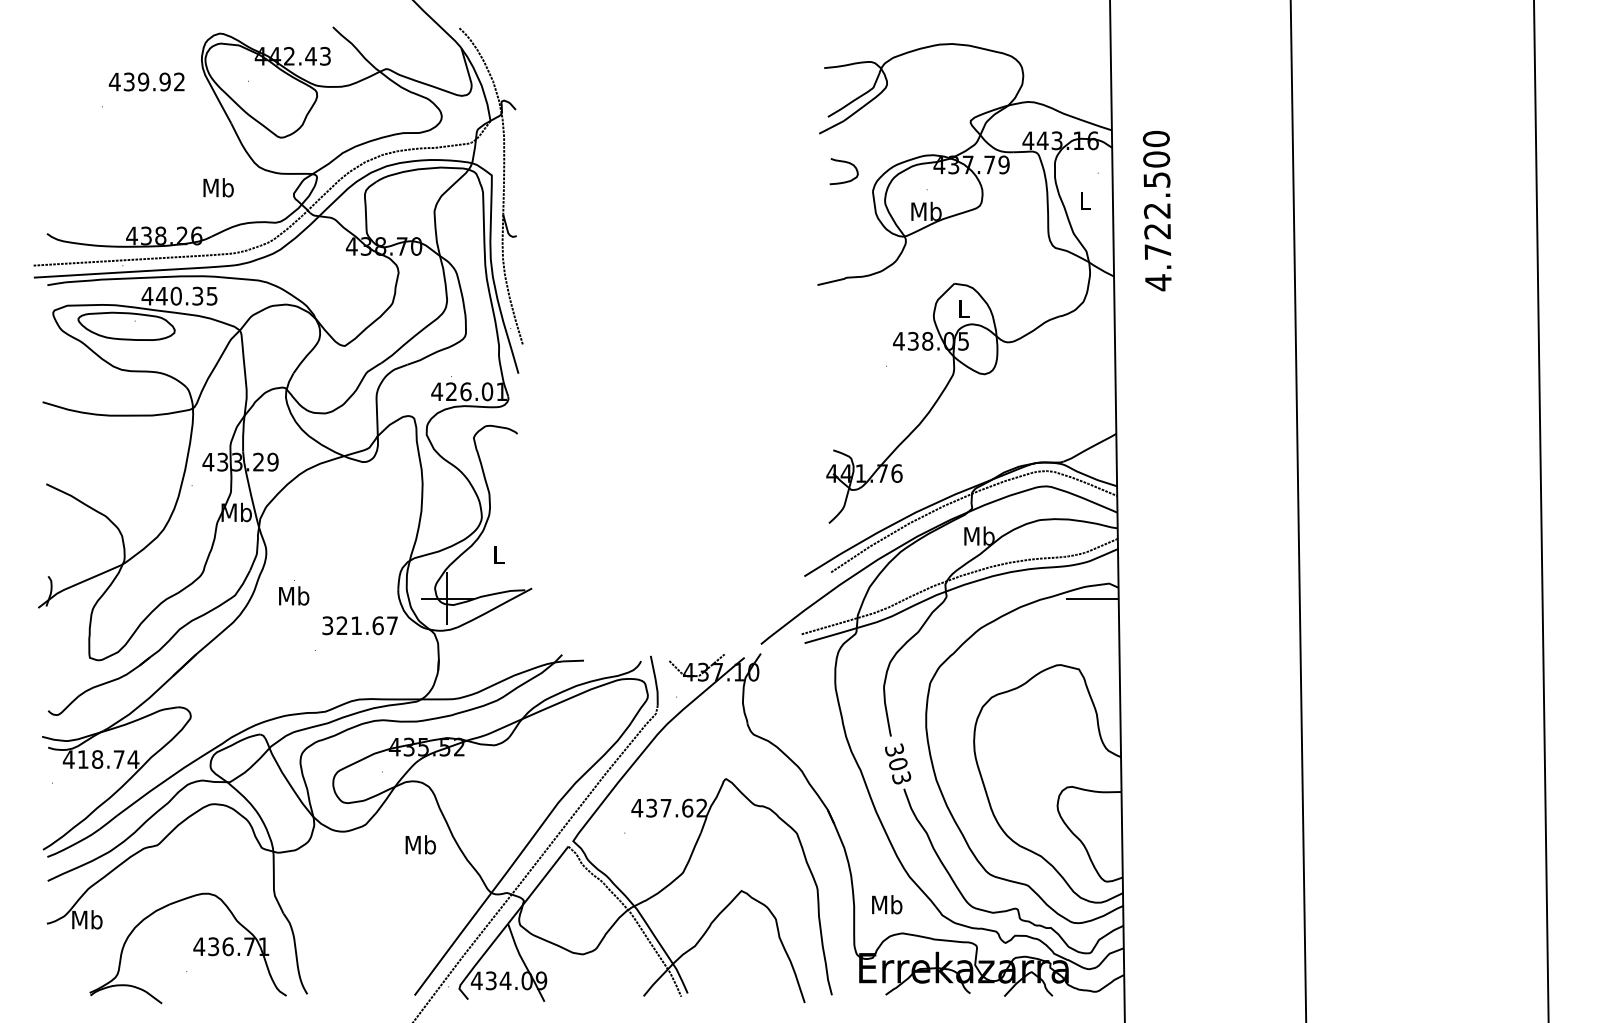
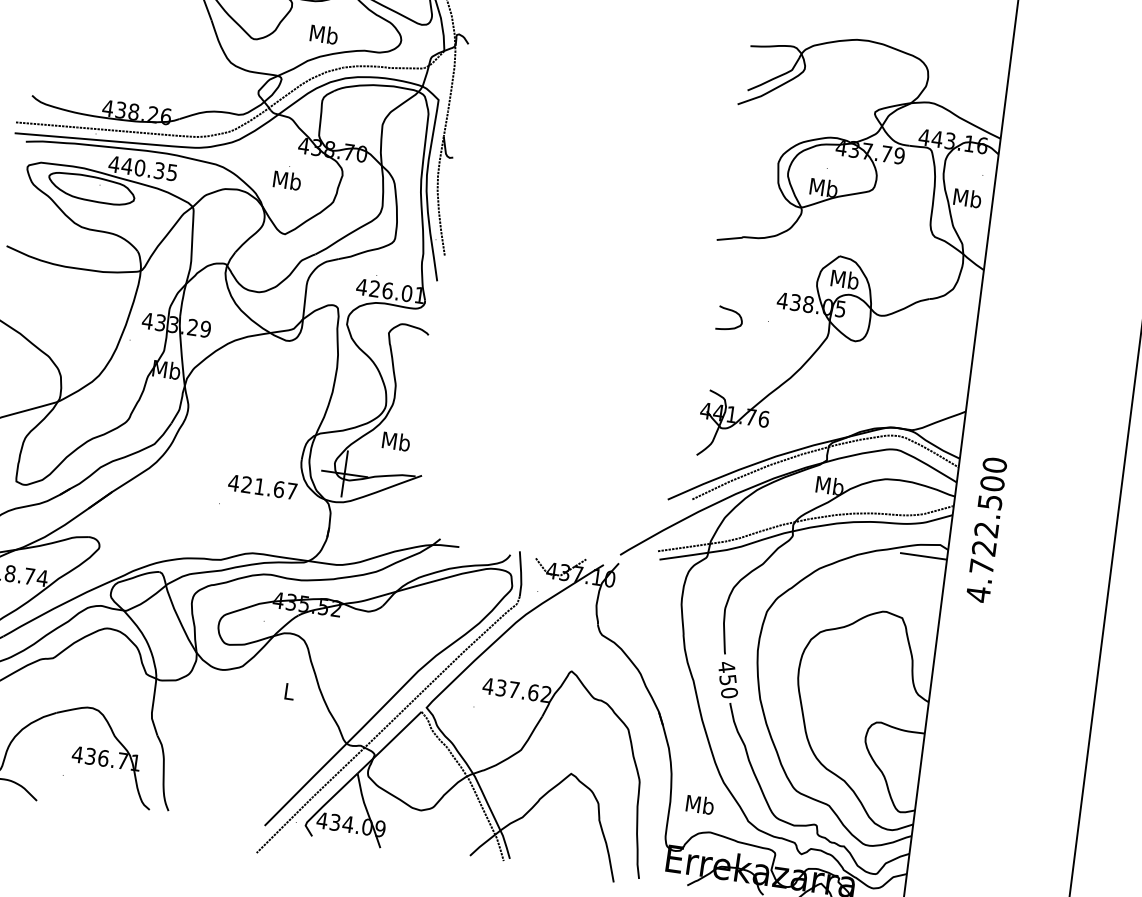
curve: (846, 163) -> (733, 312), moved
text: (218, 187) -> (324, 34), moved
text: (1085, 200) -> (968, 198), L -> Mb
text: (1156, 211) -> (985, 530), moved
text: (963, 308) -> (844, 279), L -> Mb
text: (498, 554) -> (396, 440), L -> Mb
text: (294, 592) -> (288, 177), moved
text: (327, 625) -> (233, 482), 321.67 -> 421.67
text: (897, 763) -> (727, 679), 303 -> 450
text: (420, 844) -> (289, 691), Mb -> L

